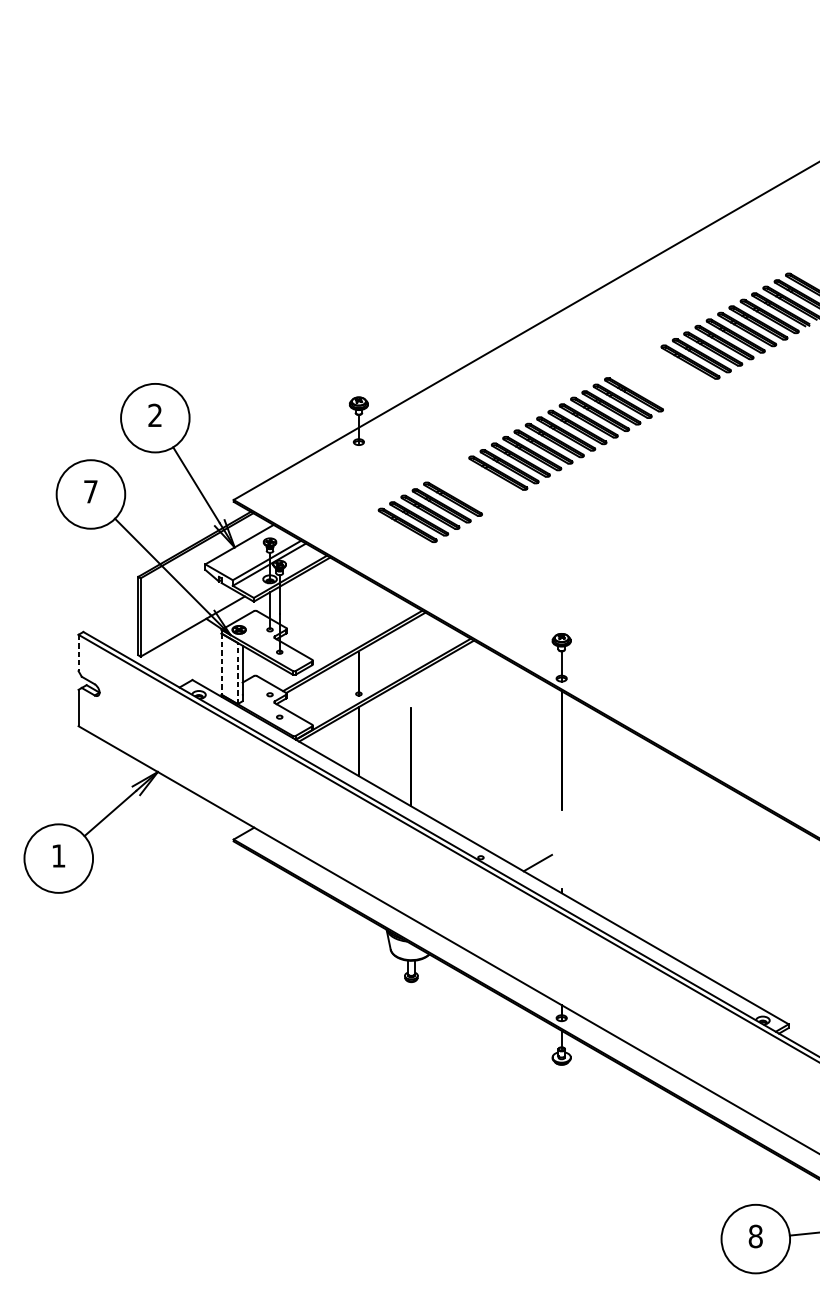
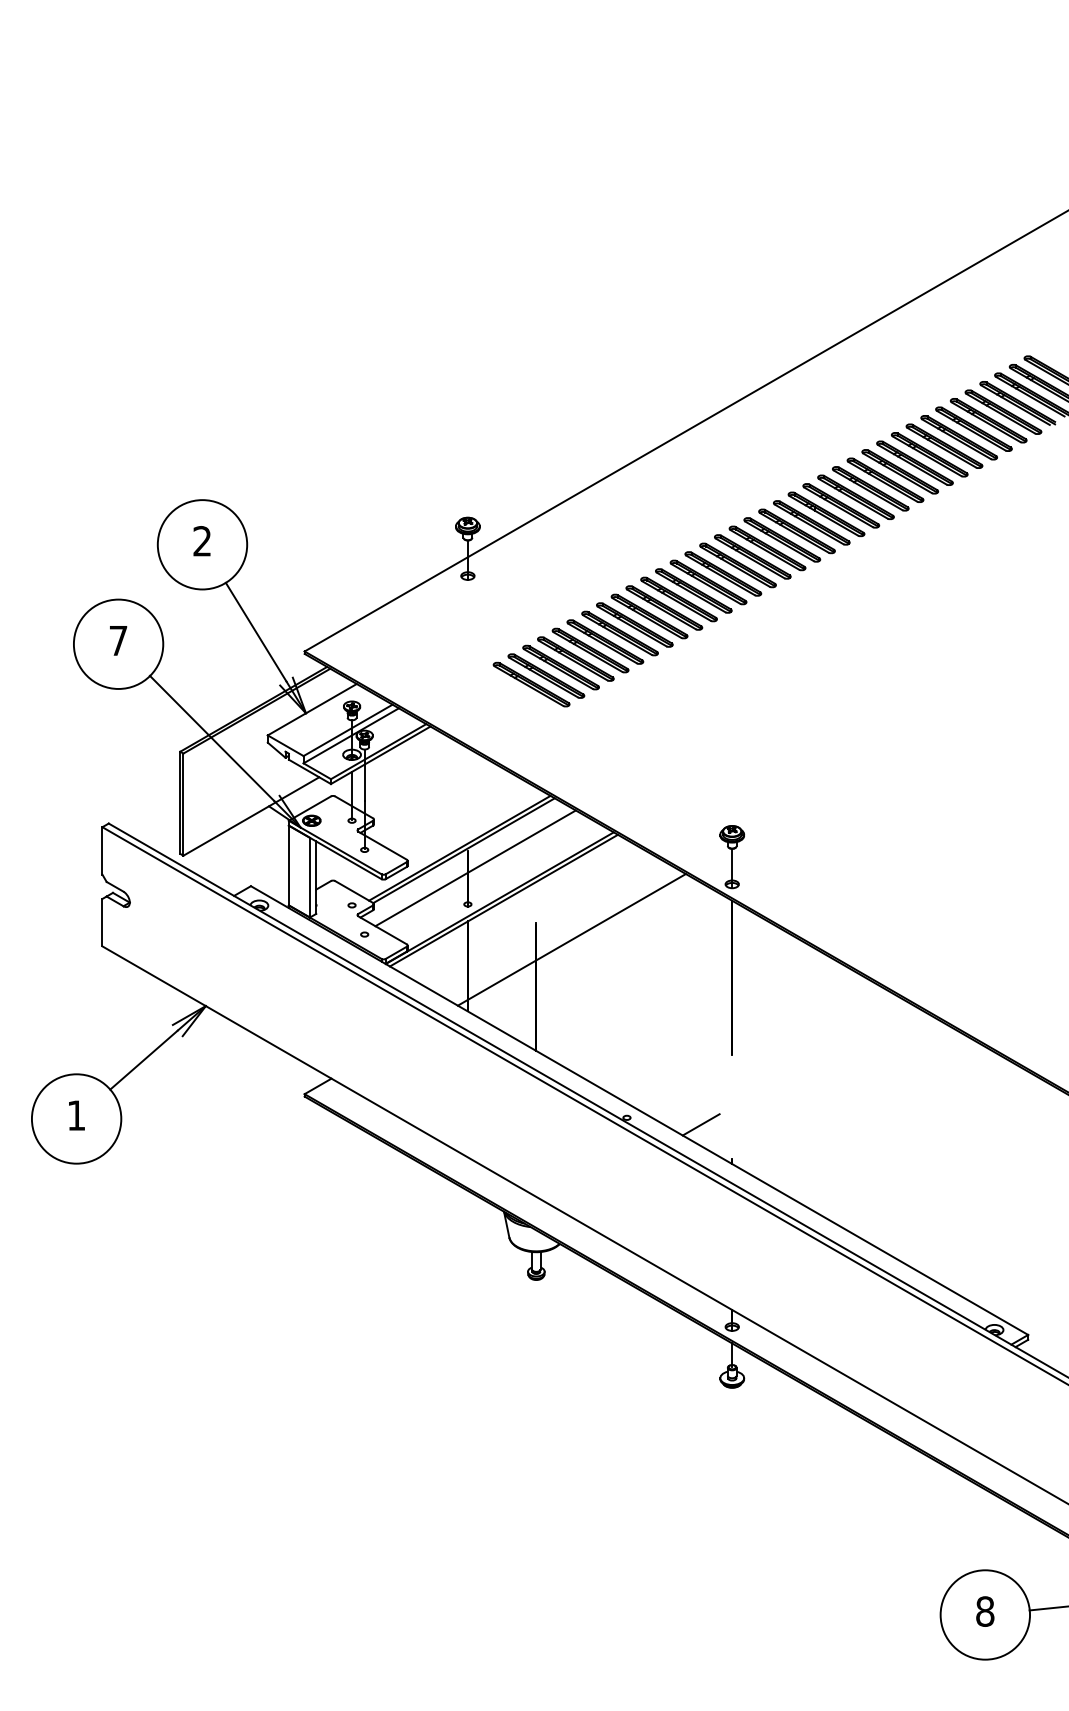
part: (662, 378) -> (863, 492), added
part: (475, 486) -> (619, 633), added
line: (78, 652) -> (102, 850), dashed -> solid
line: (221, 664) -> (288, 865), dashed -> solid
line: (364, 666) -> (475, 868), added
line: (237, 673) -> (309, 877), dashed -> solid
line: (438, 720) -> (571, 939), added

